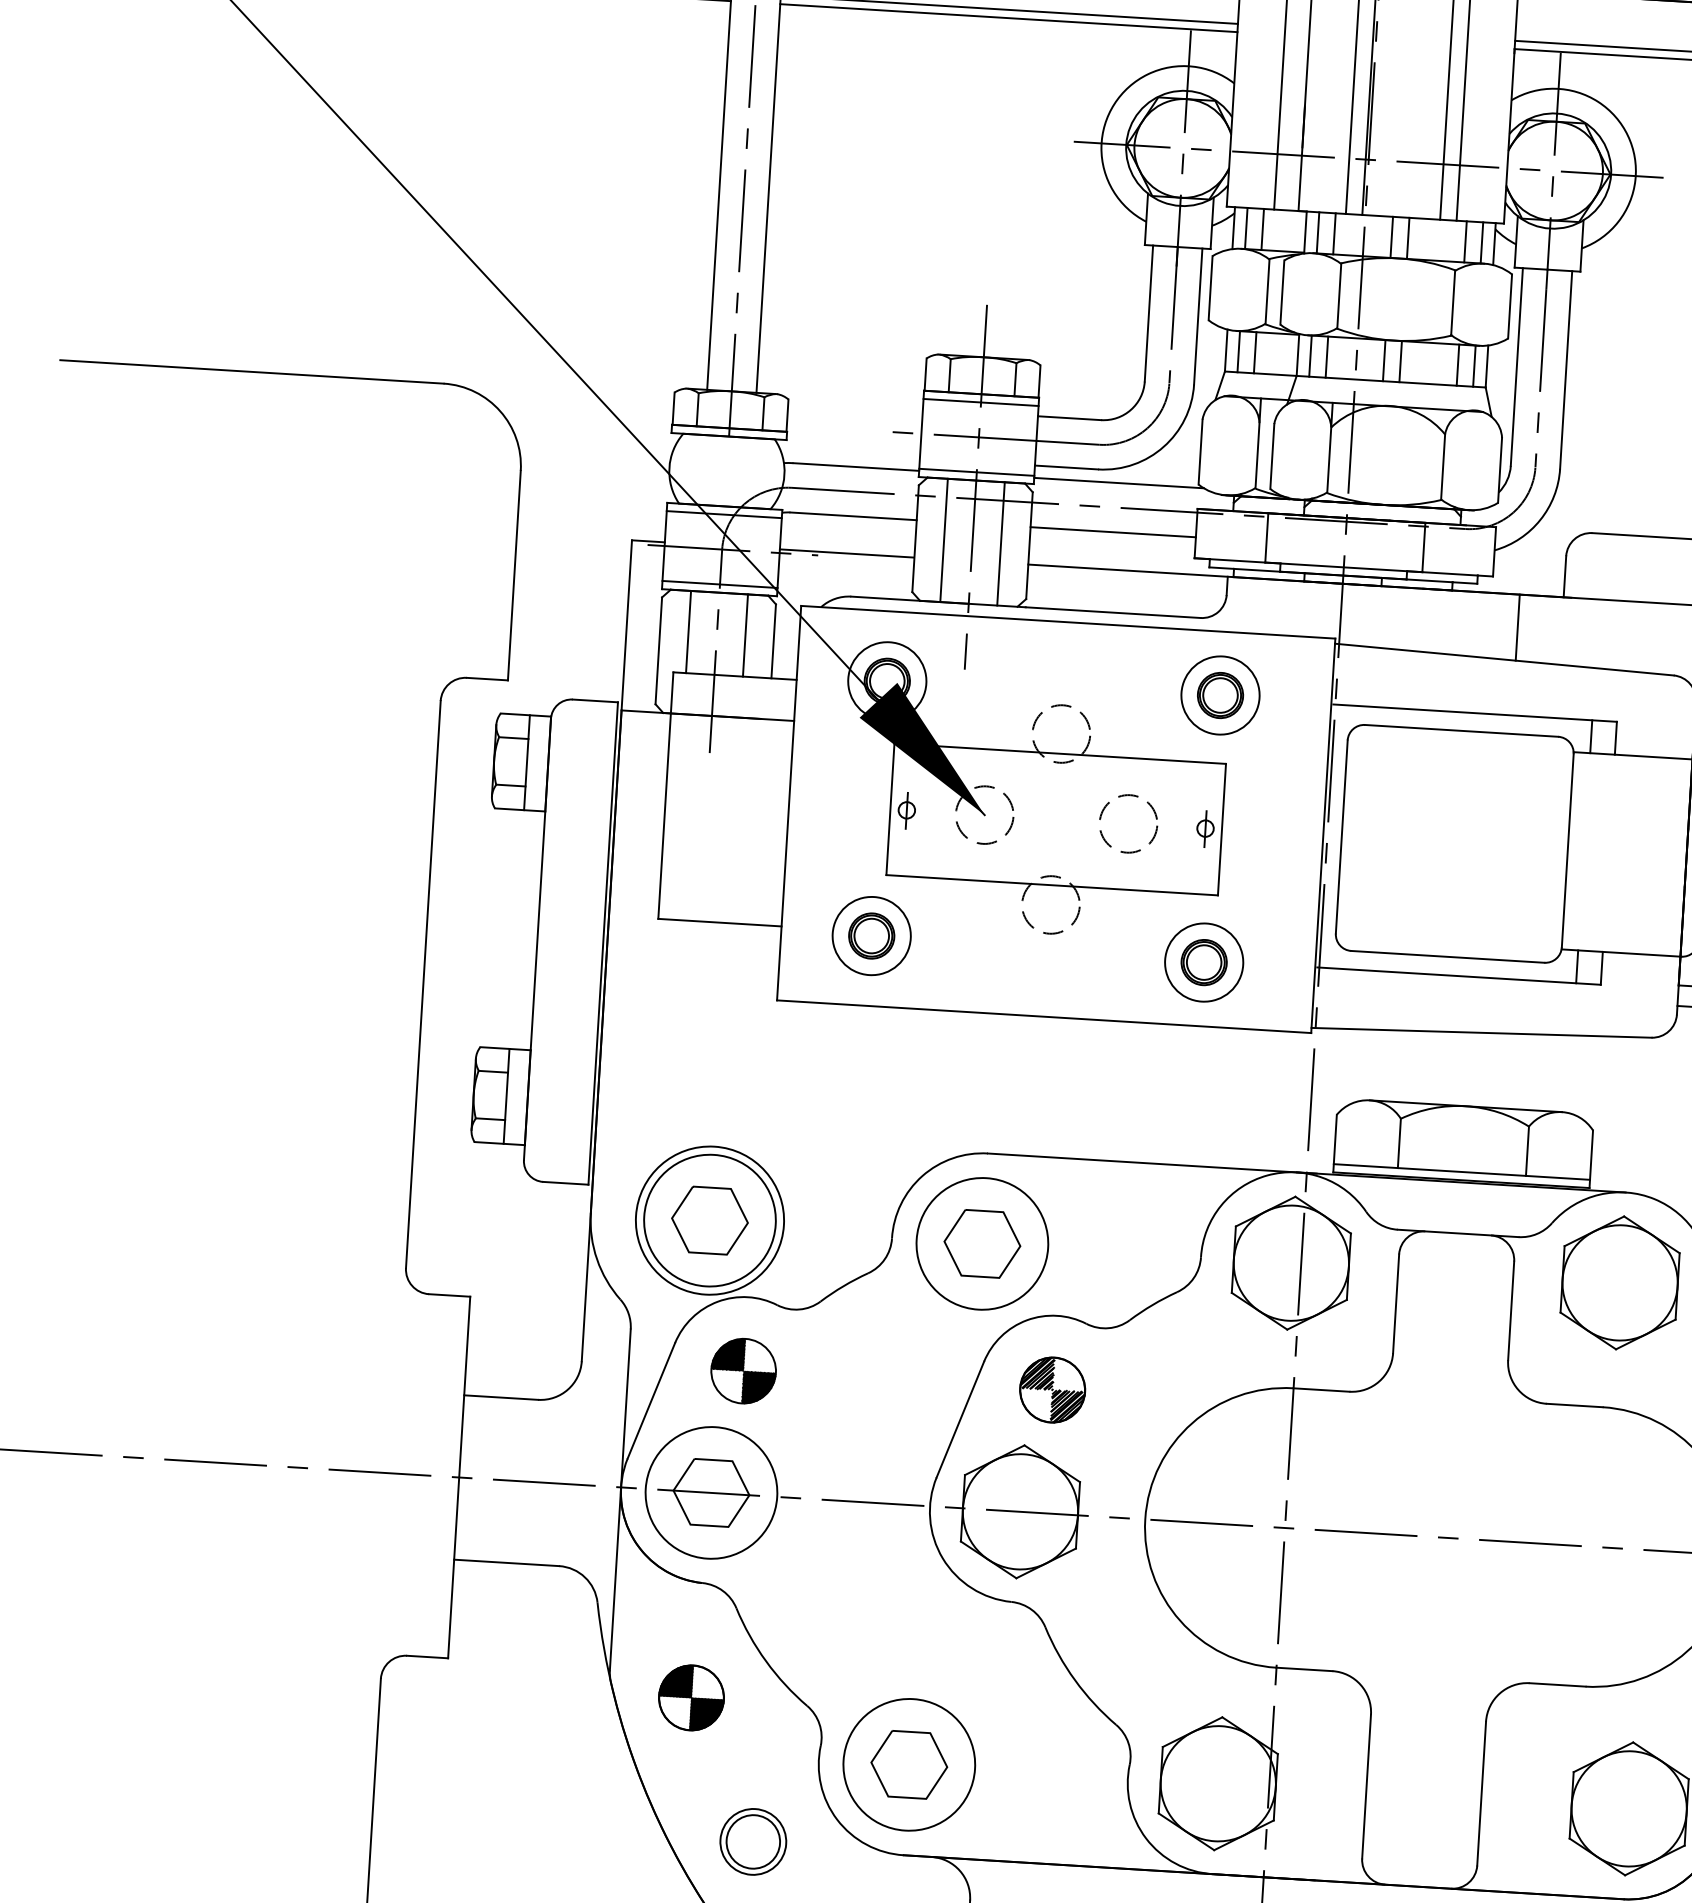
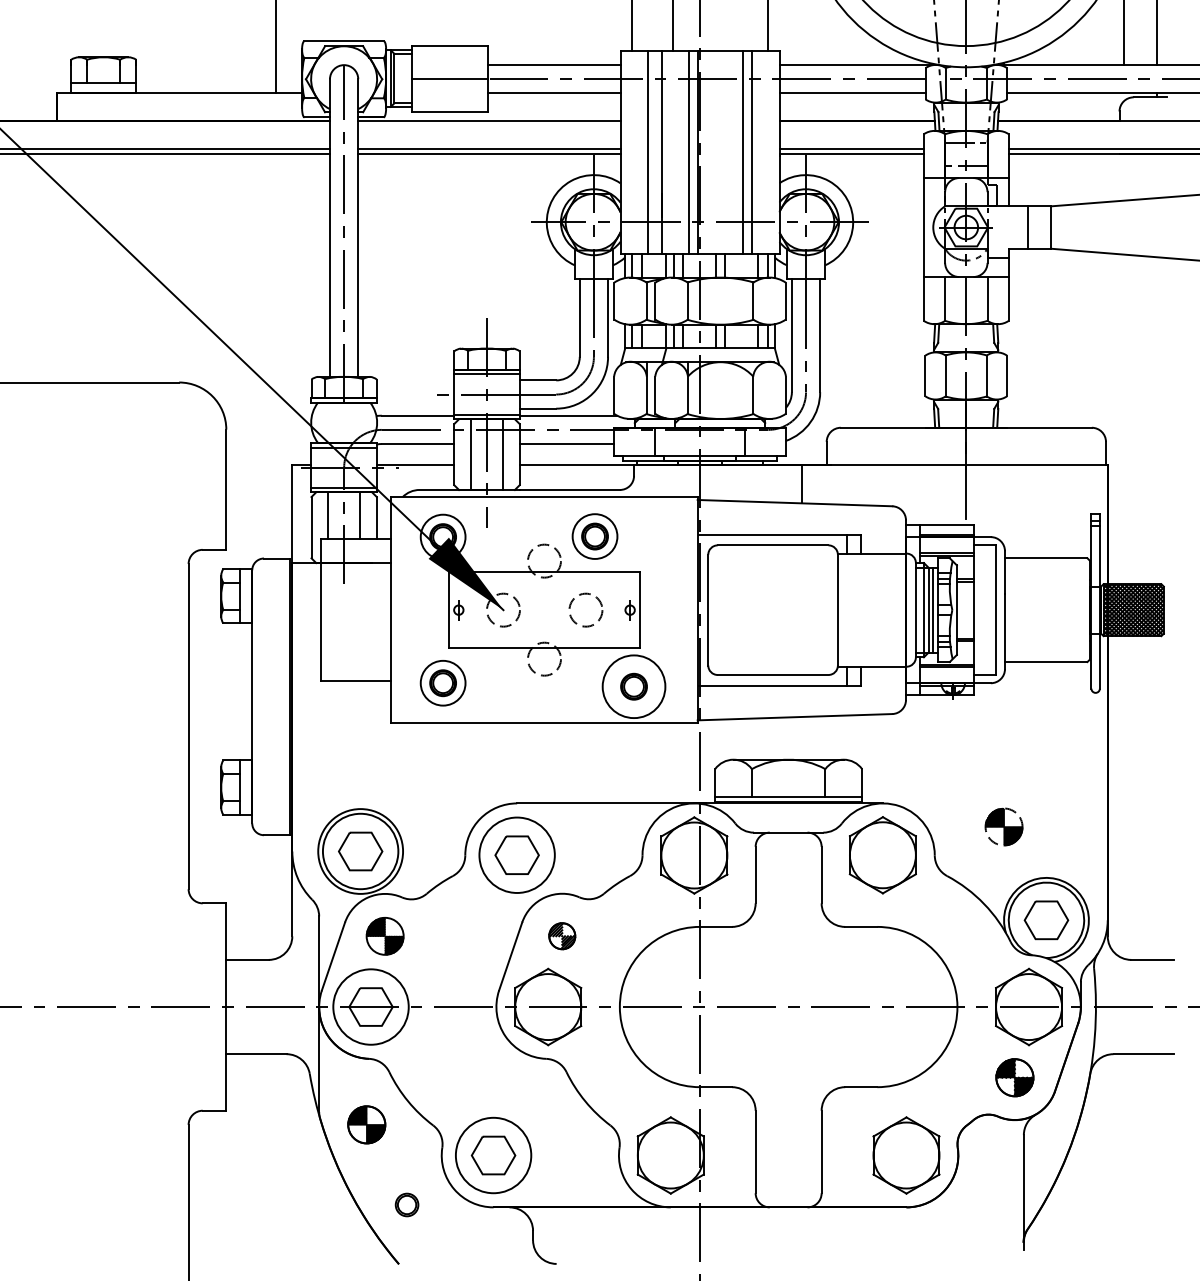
part: (1219, 695) -> (594, 536), moved
circle: (1203, 962) -> (633, 686), size x1.4
part: (1051, 1388) -> (561, 935), size x0.7
part: (752, 1840) -> (406, 1204), size x0.6

